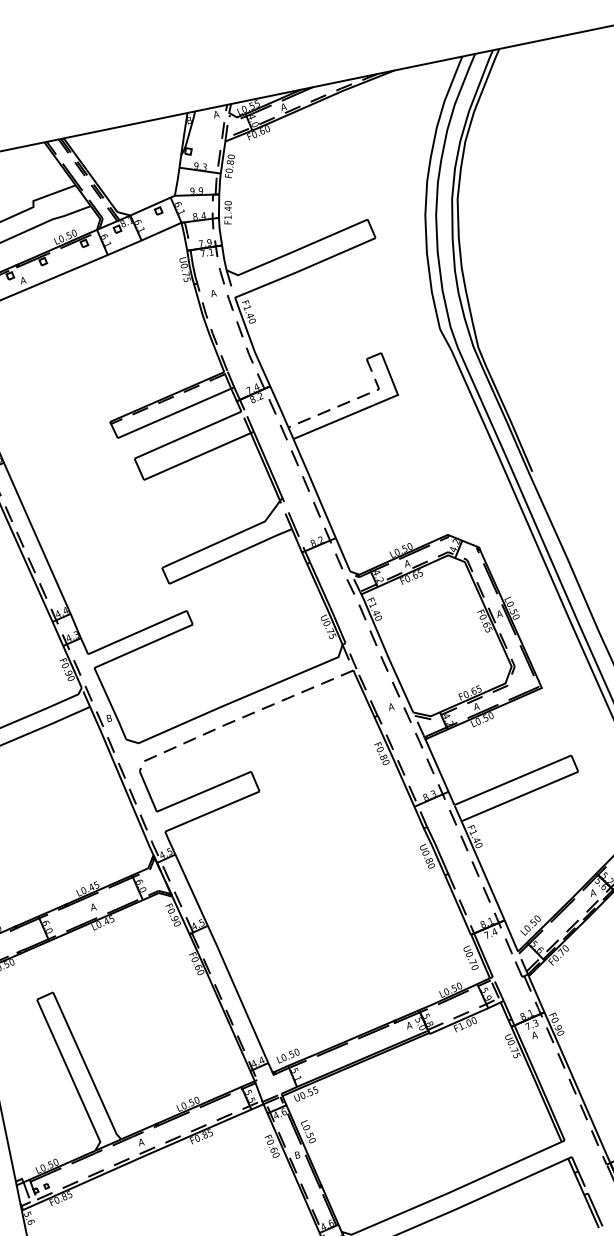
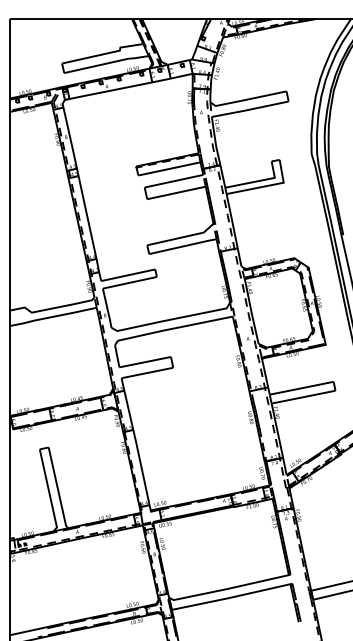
line: (349, 402) -> (258, 181), dashed -> solid
line: (241, 719) -> (171, 329), dashed -> solid

